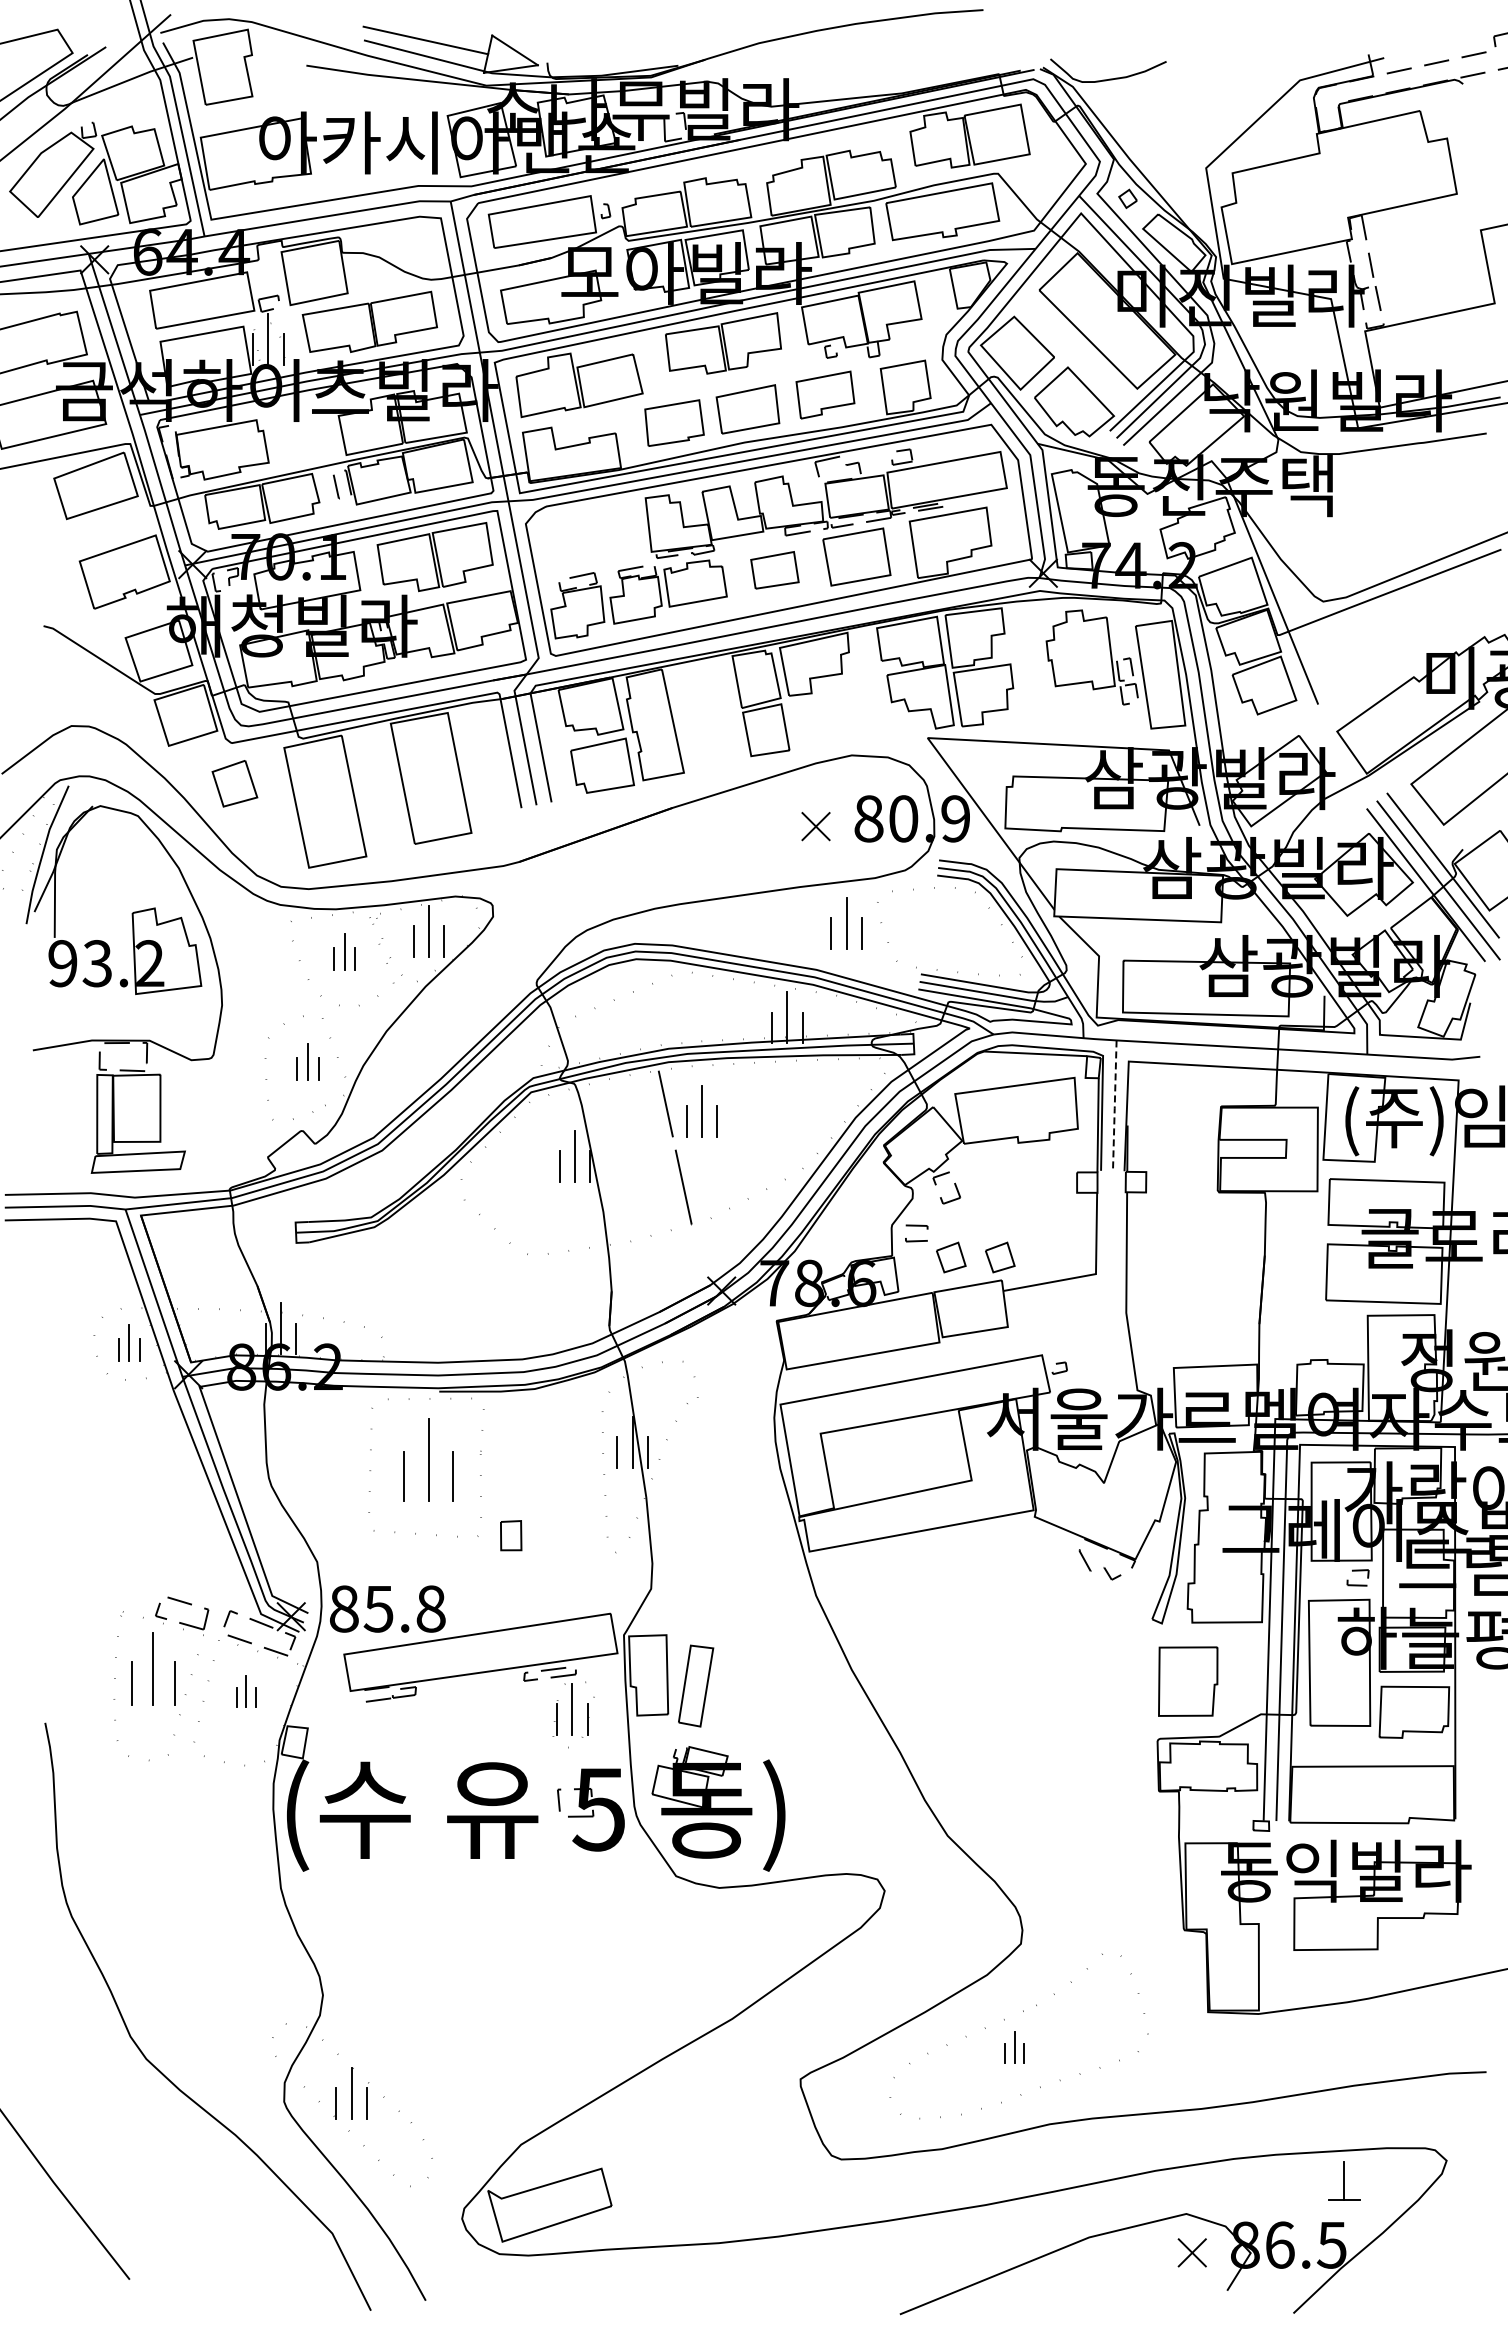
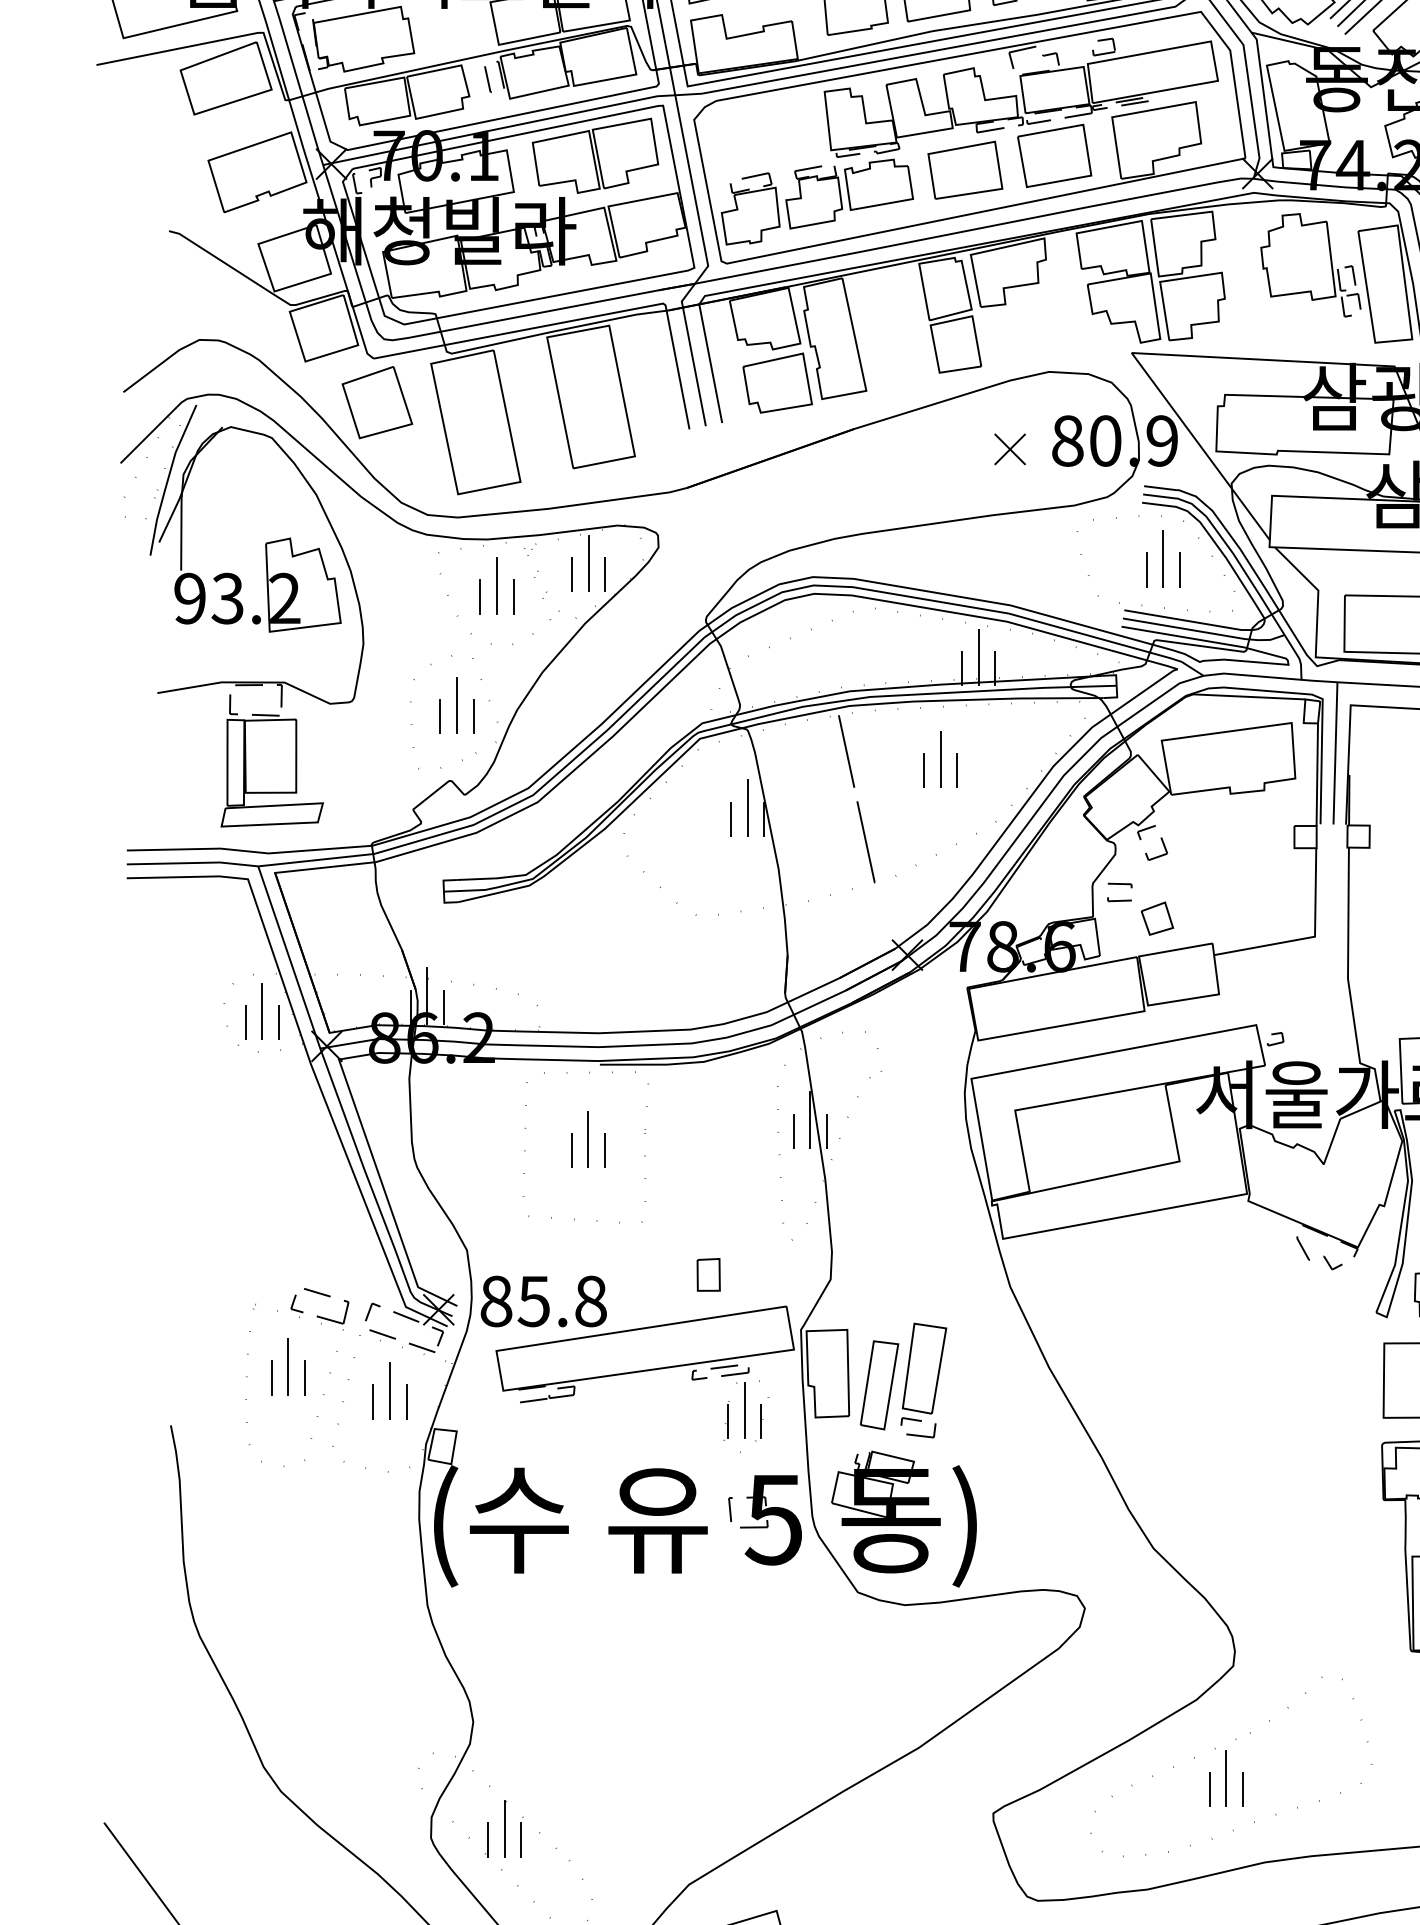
part: (774, 570) -> (964, 170), size x1.43
part: (234, 783) -> (376, 402), size x1.43
part: (846, 923) -> (1163, 559), moved
part: (344, 951) -> (496, 585), size x1.43
part: (307, 1061) -> (456, 705), size x1.43
line: (1114, 1106) -> (1335, 754), dashed -> solid
part: (701, 1111) -> (939, 759), moved
part: (1000, 1257) -> (1211, 918), removed
part: (129, 1342) -> (262, 1011), size x1.43
part: (428, 1460) -> (588, 1139), size x0.62
part: (511, 1535) -> (709, 1274), moved
part: (153, 1669) -> (288, 1367), size x0.71
part: (736, 1681) -> (923, 1380), added
part: (246, 1691) -> (389, 1391), size x1.67
part: (1014, 2047) -> (1226, 1778), size x1.67

